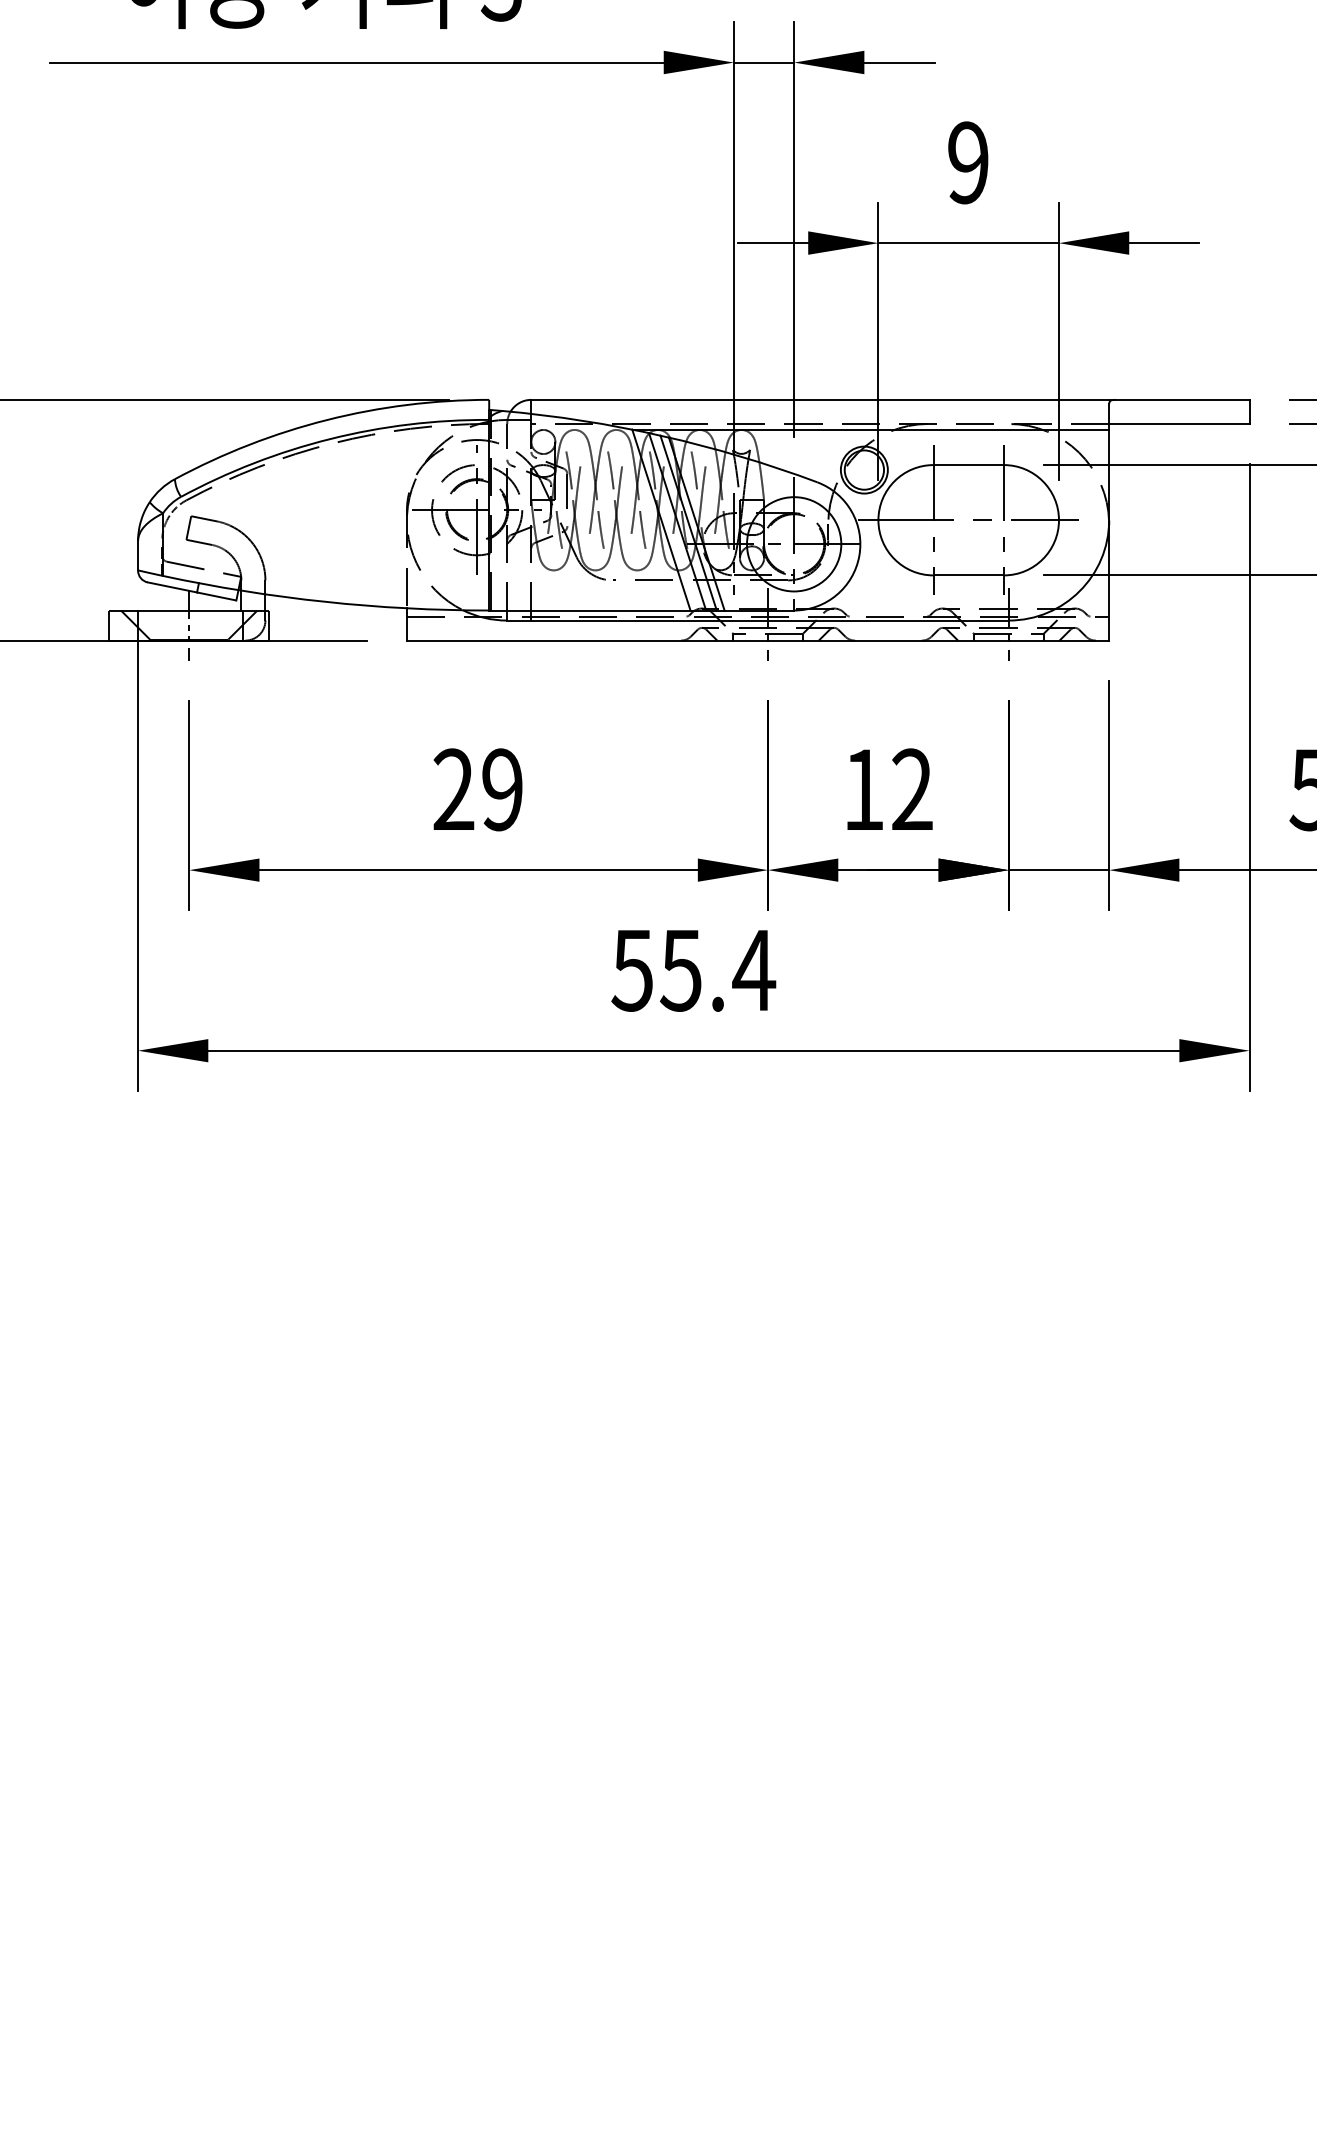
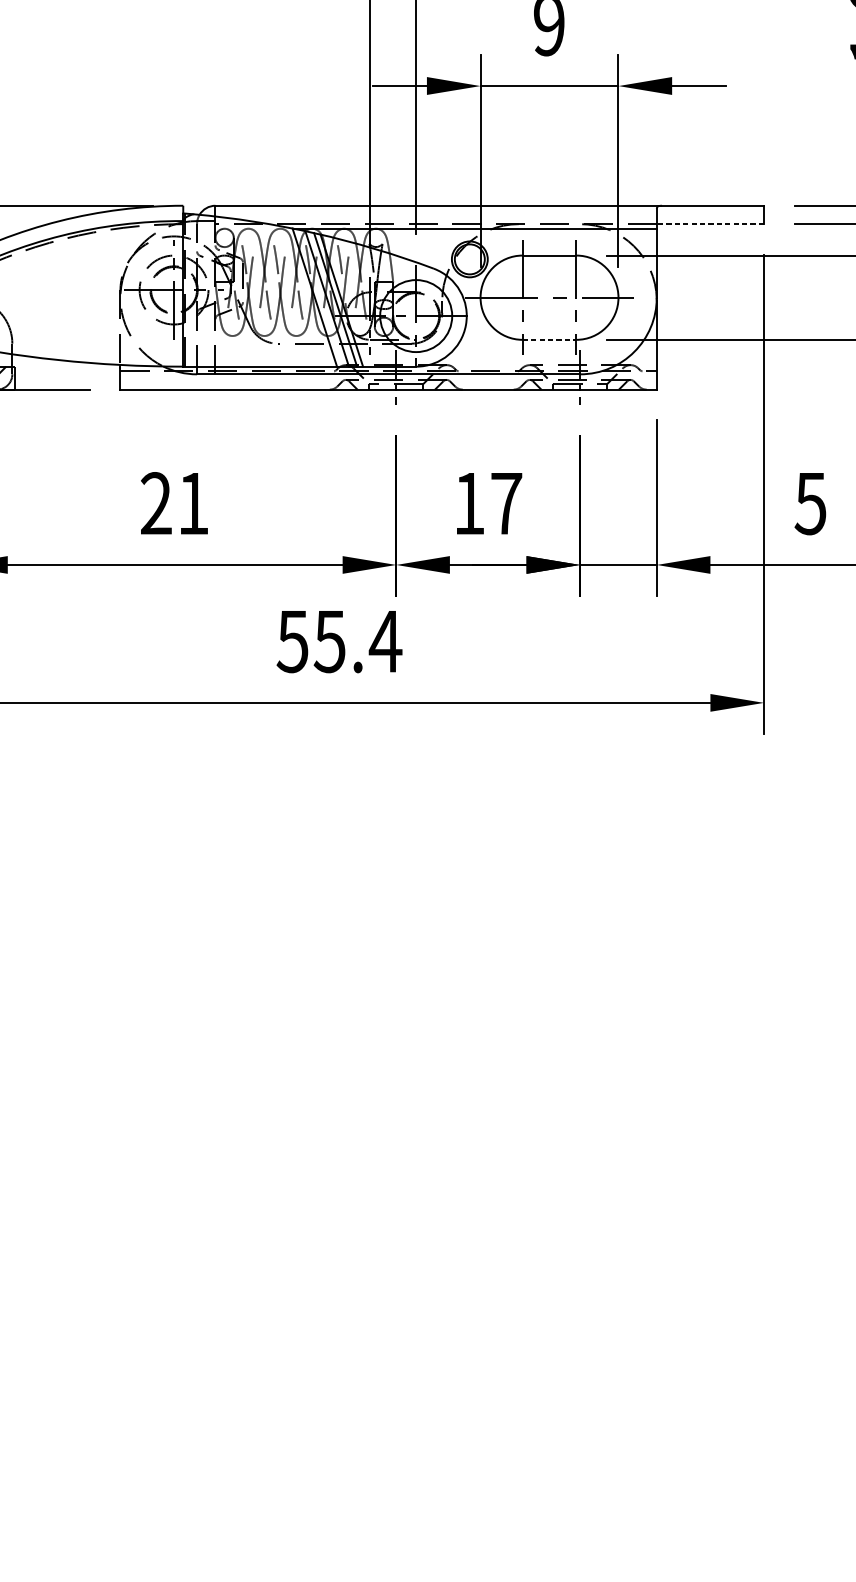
line: (1178, 423) -> (709, 223), solid -> dashed
line: (969, 575) -> (550, 339), solid -> dashed
text: (912, 788) -> (506, 502), 12 -> 17
text: (502, 789) -> (193, 503), 29 -> 21

